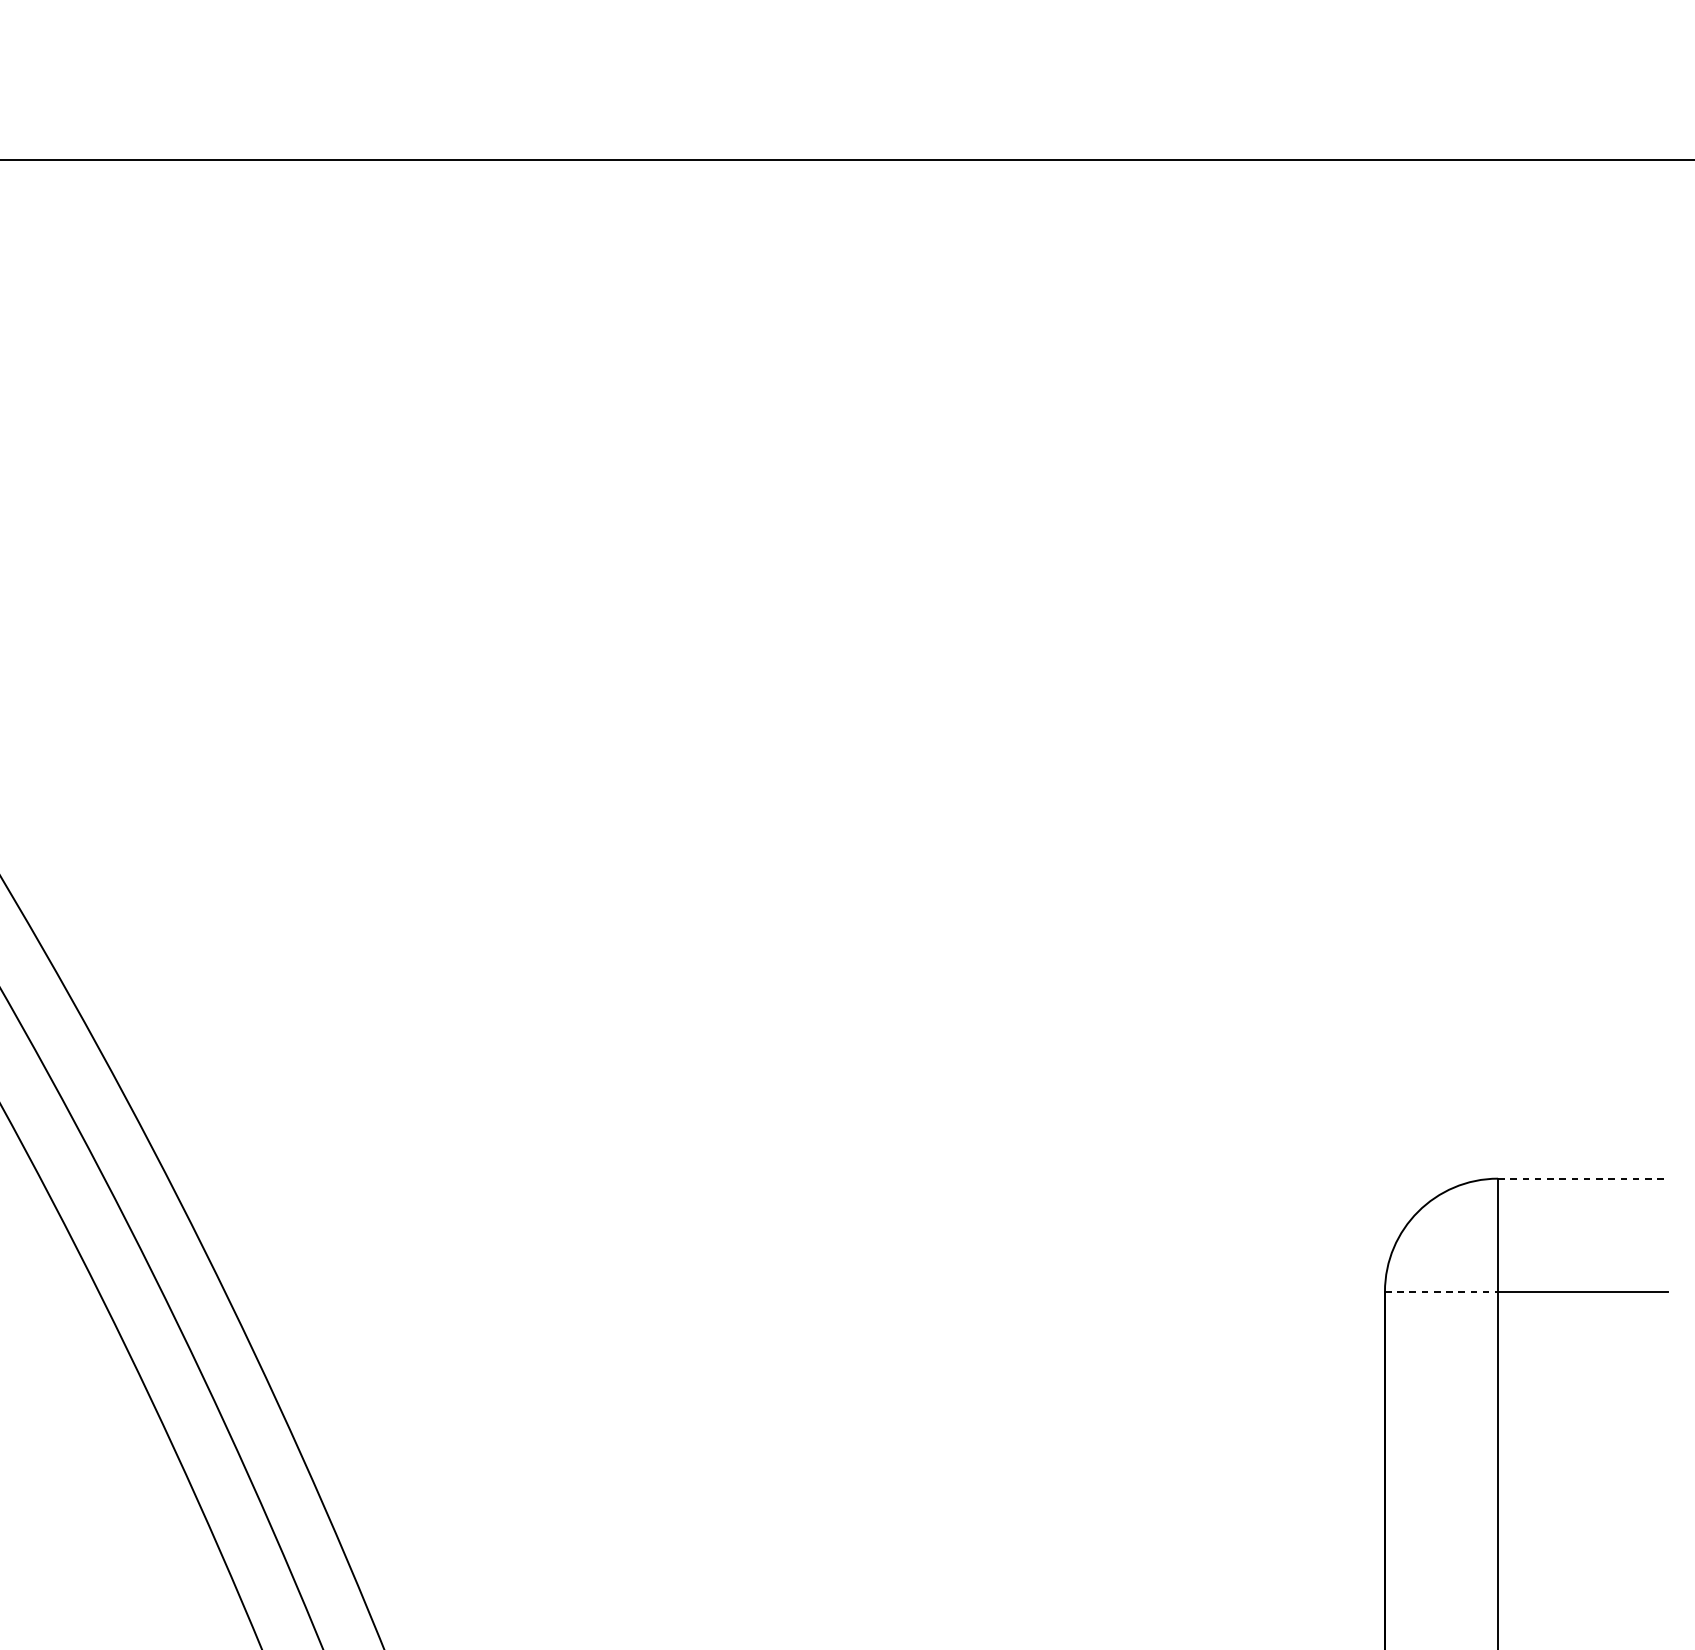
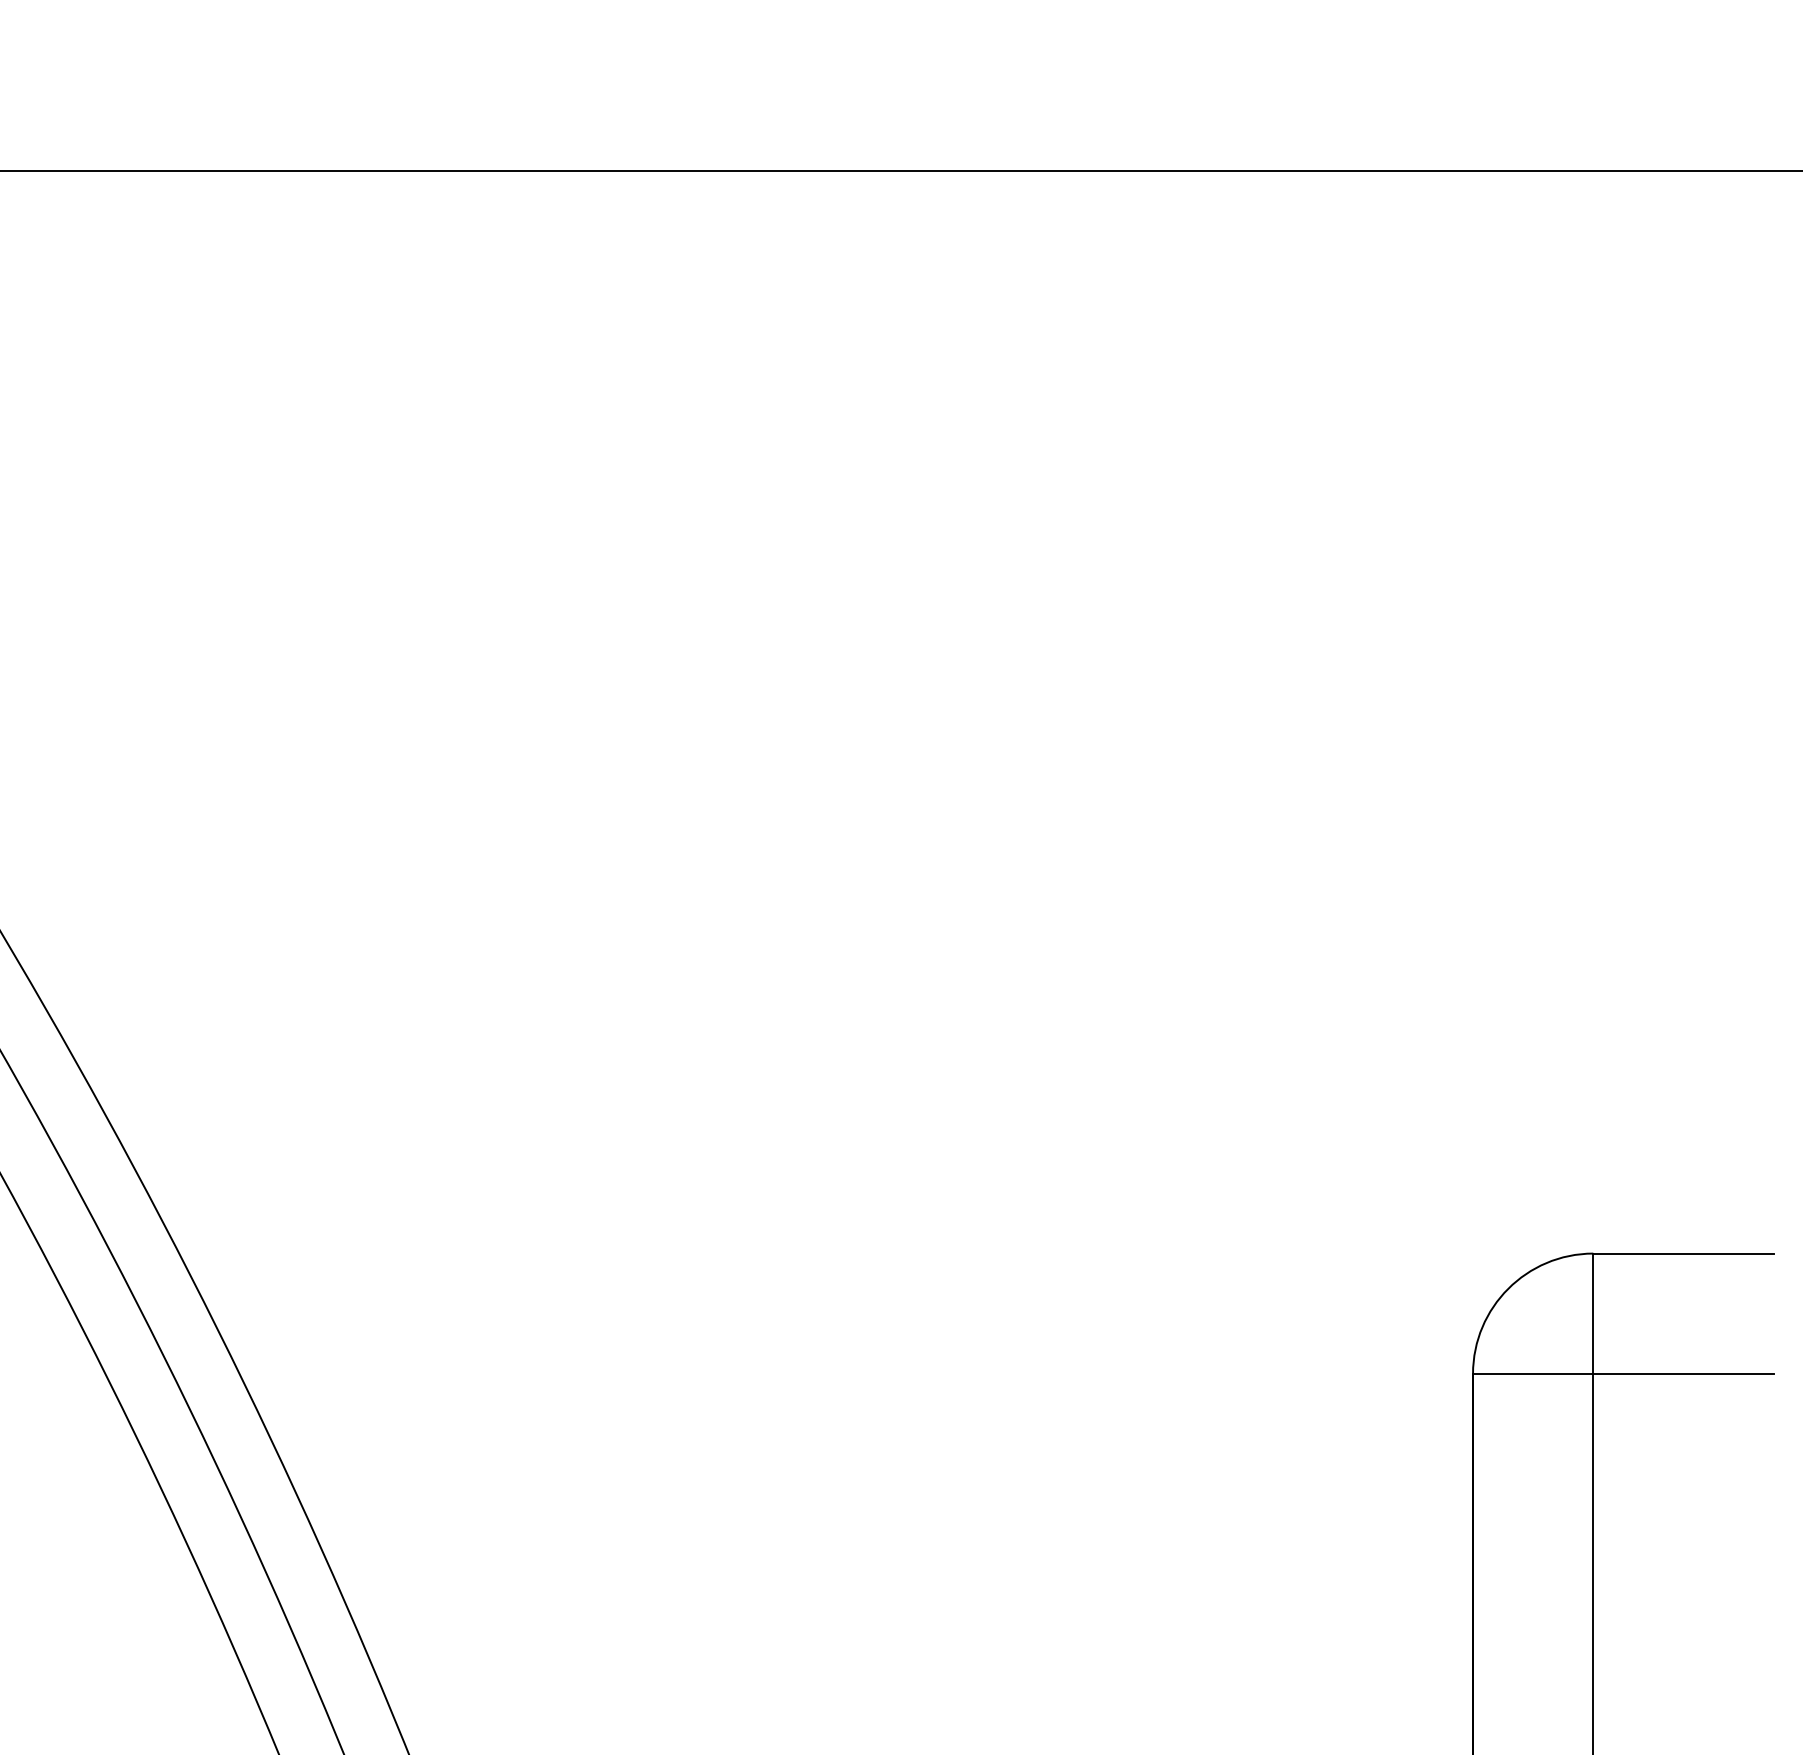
line: (1583, 1178) -> (1684, 1253), dashed -> solid
line: (1441, 1291) -> (1533, 1373), dashed -> solid

